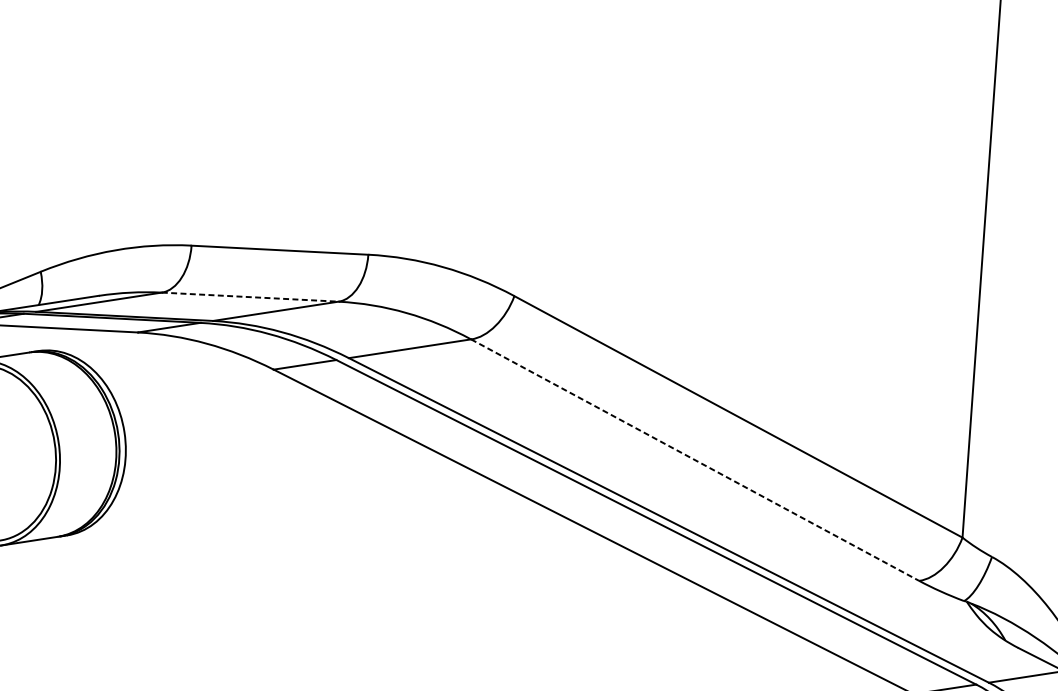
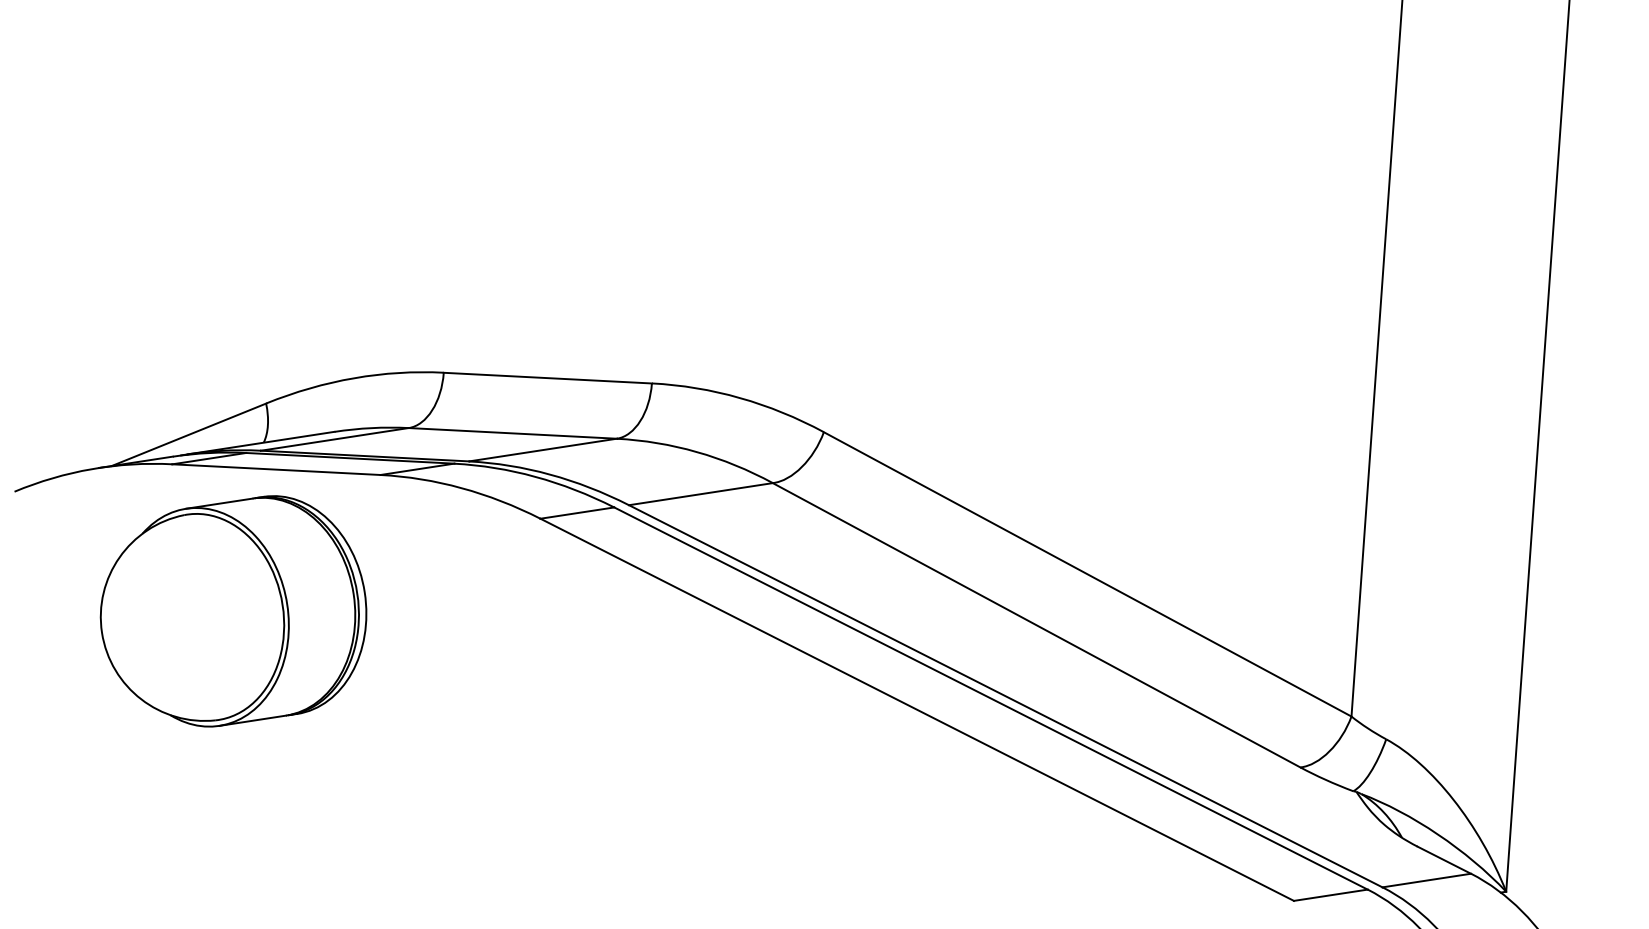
line: (250, 297) -> (513, 433), dashed -> solid
line: (694, 460) -> (1036, 625), dashed -> solid

